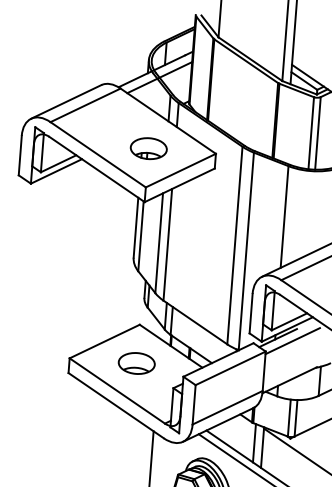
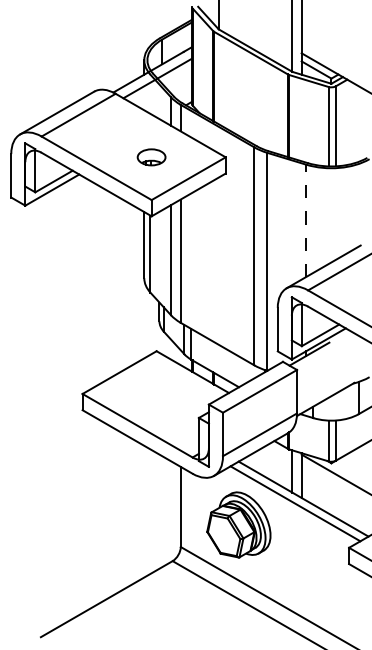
part: (148, 148) -> (151, 157), size x0.7
line: (284, 216) -> (306, 220), solid -> dashed
line: (292, 340) -> (325, 355), removed
part: (136, 363) -> (156, 393), removed

